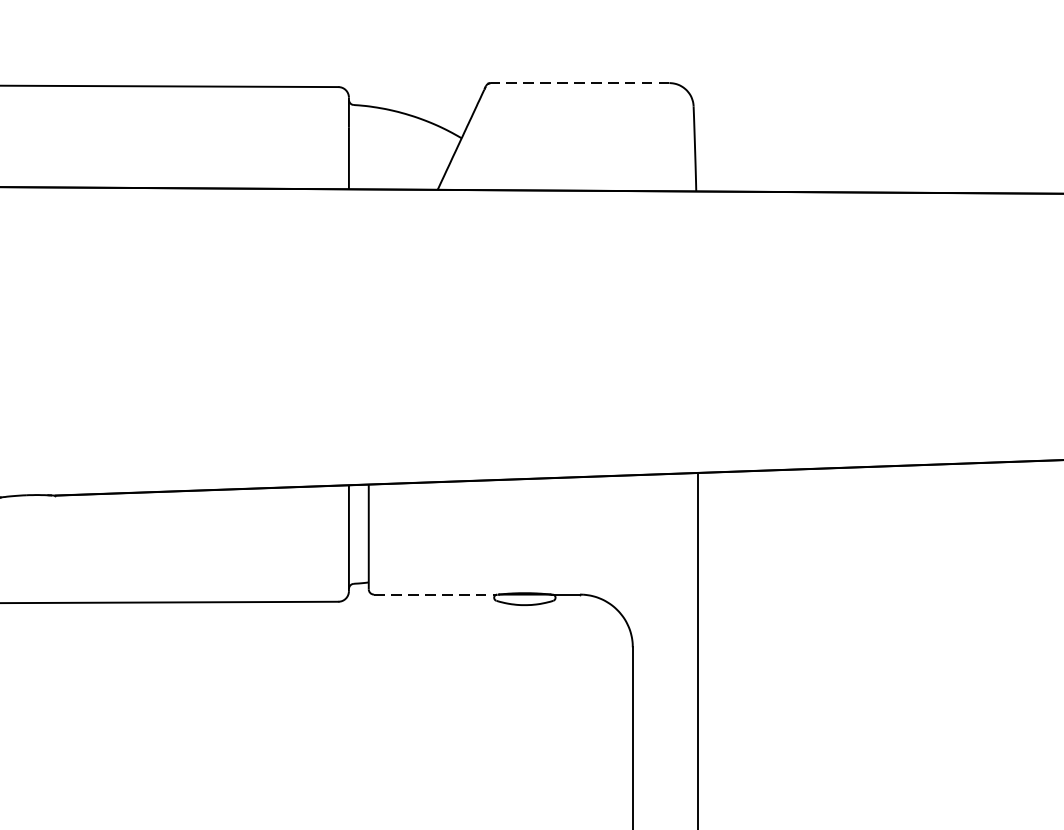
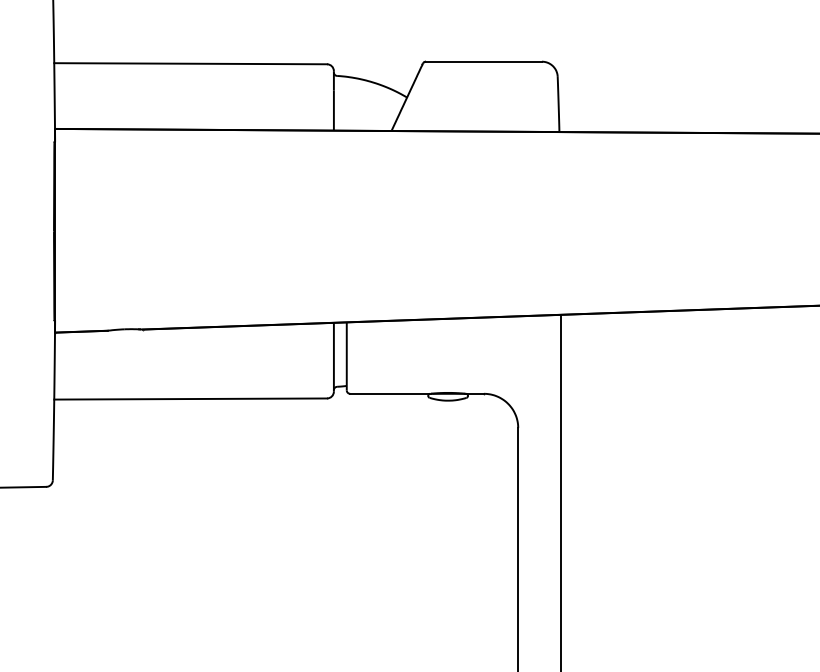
line: (579, 82) -> (483, 61), dashed -> solid
line: (436, 594) -> (390, 393), dashed -> solid

